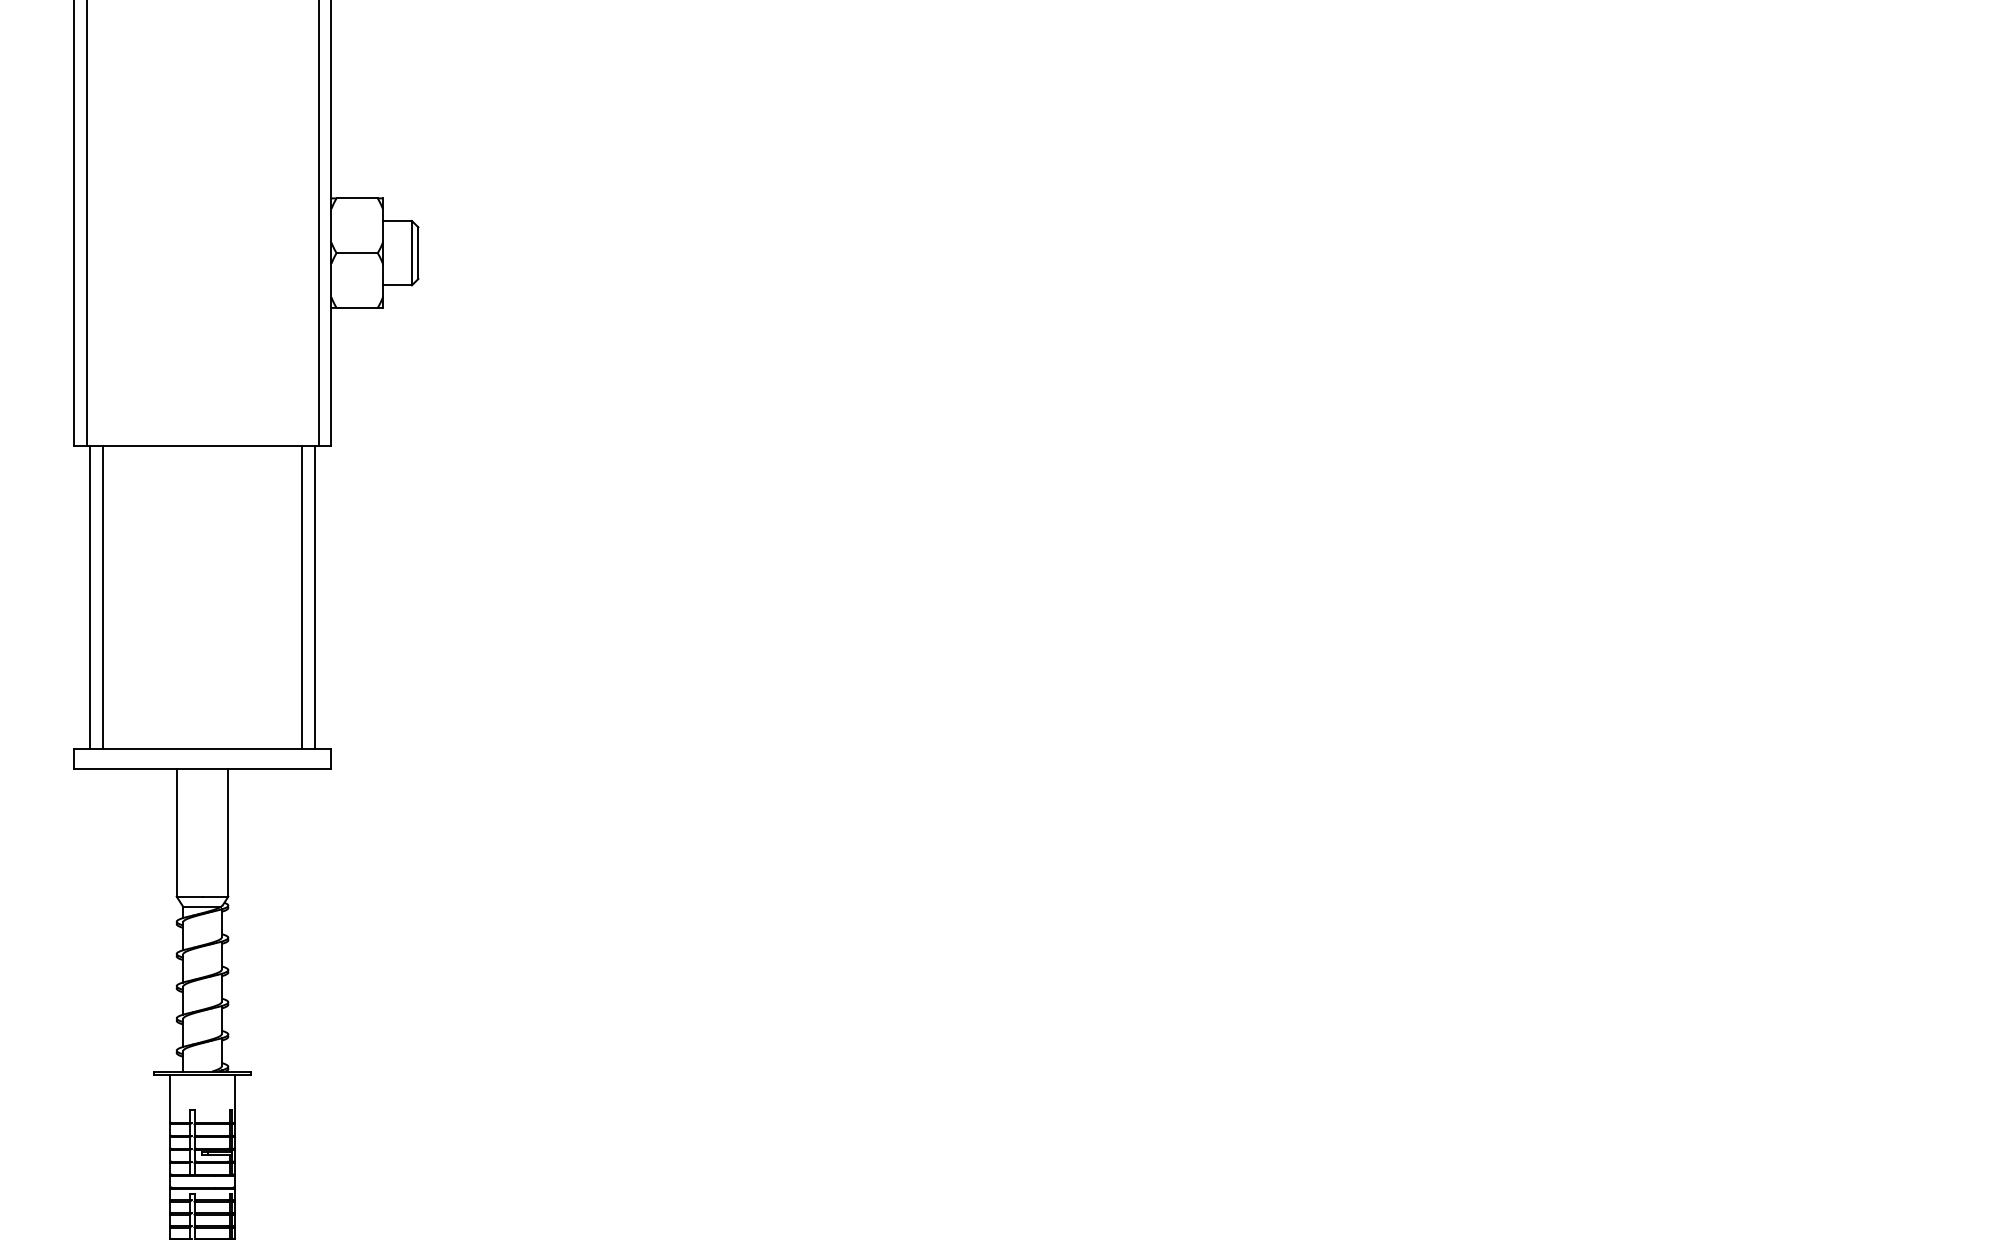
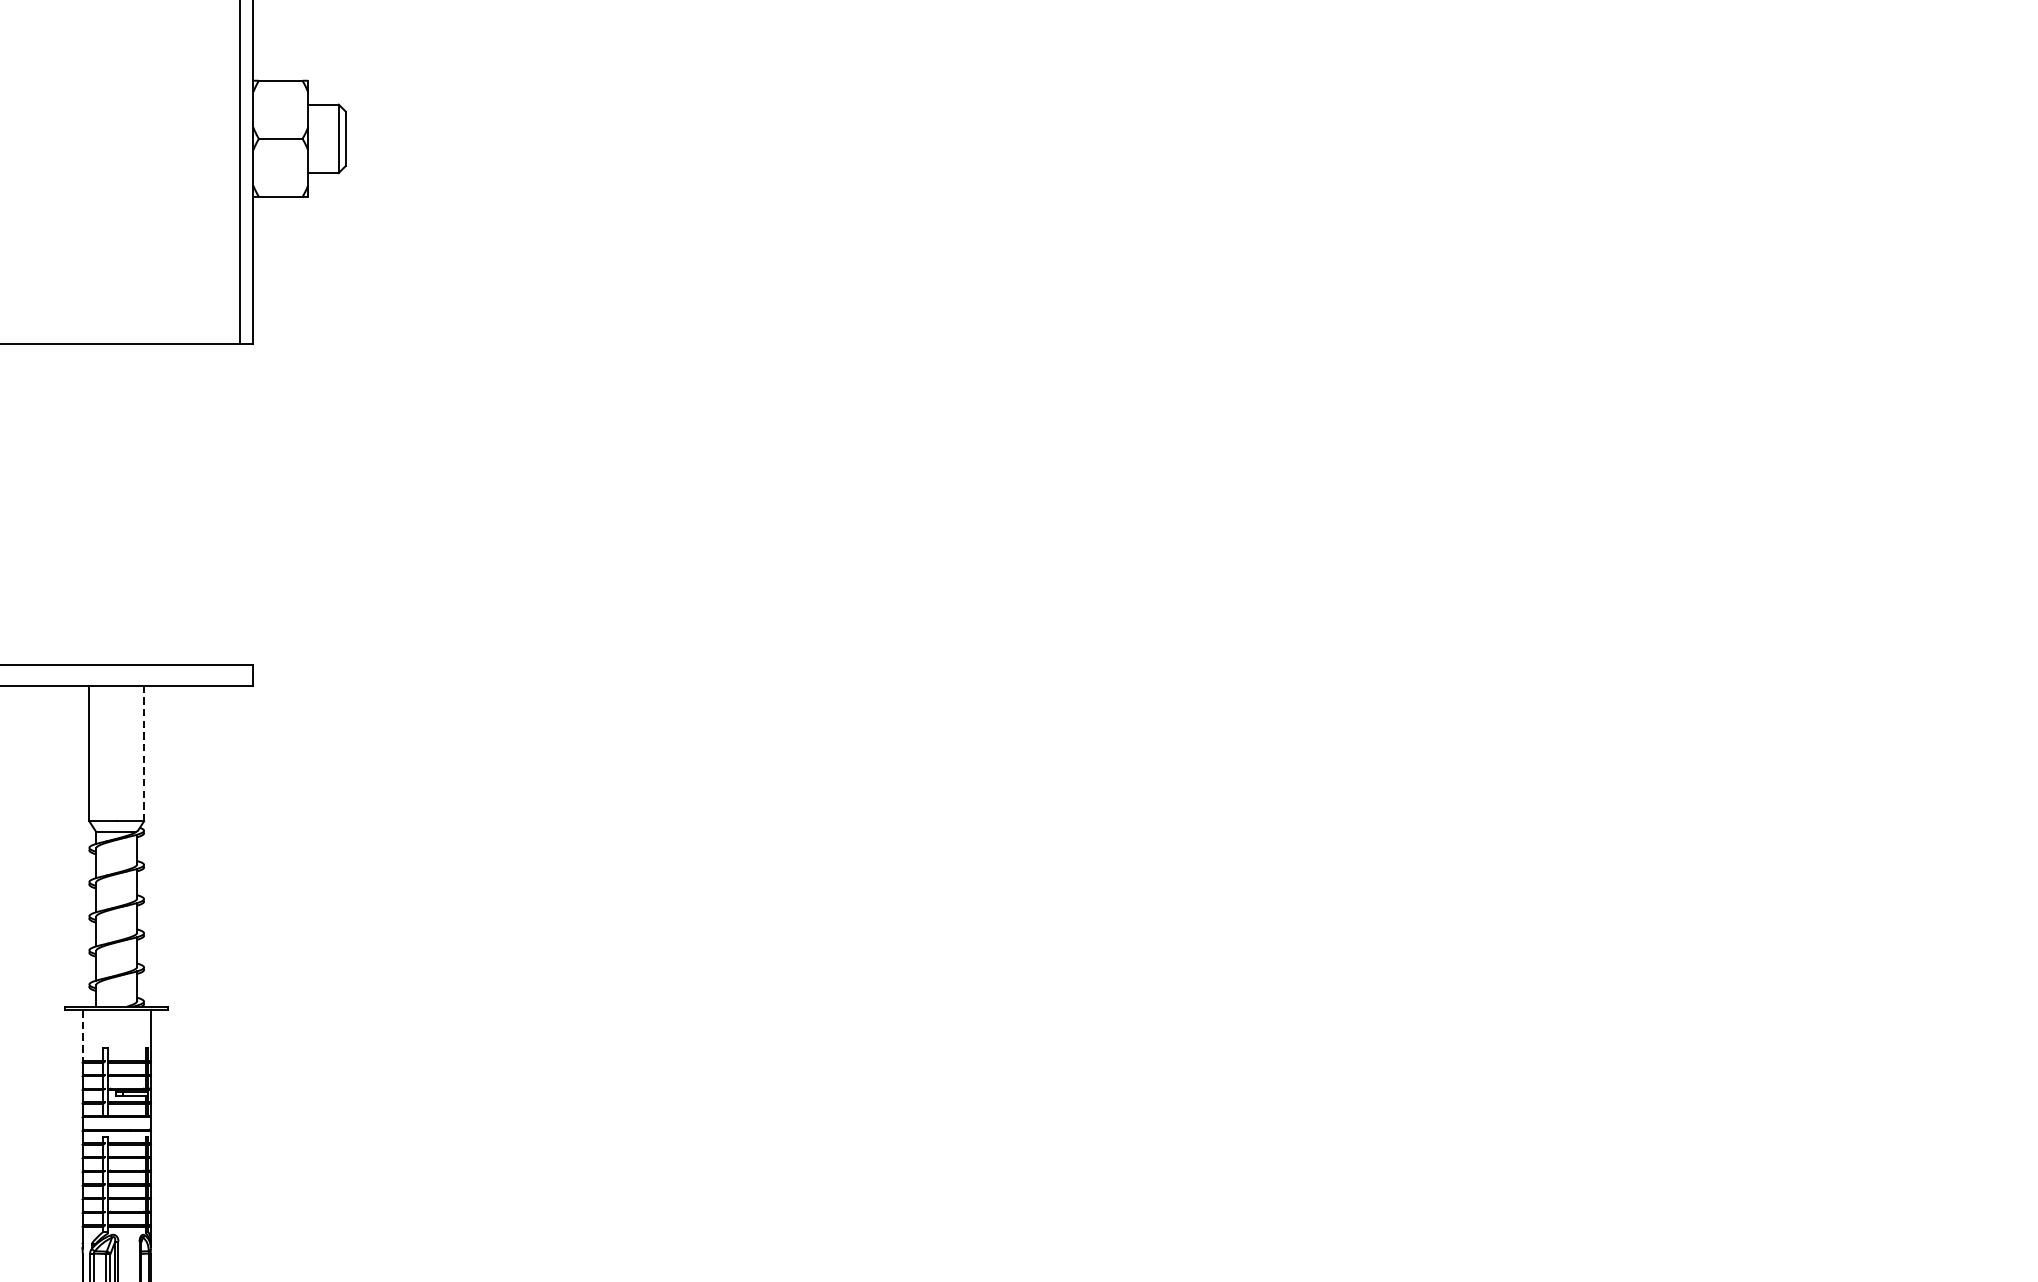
line: (102, 597) -> (10, 504), removed
line: (302, 597) -> (222, 504), removed
line: (315, 597) -> (236, 504), removed
line: (228, 832) -> (144, 753), solid -> dashed
line: (170, 1099) -> (82, 1036), solid -> dashed

